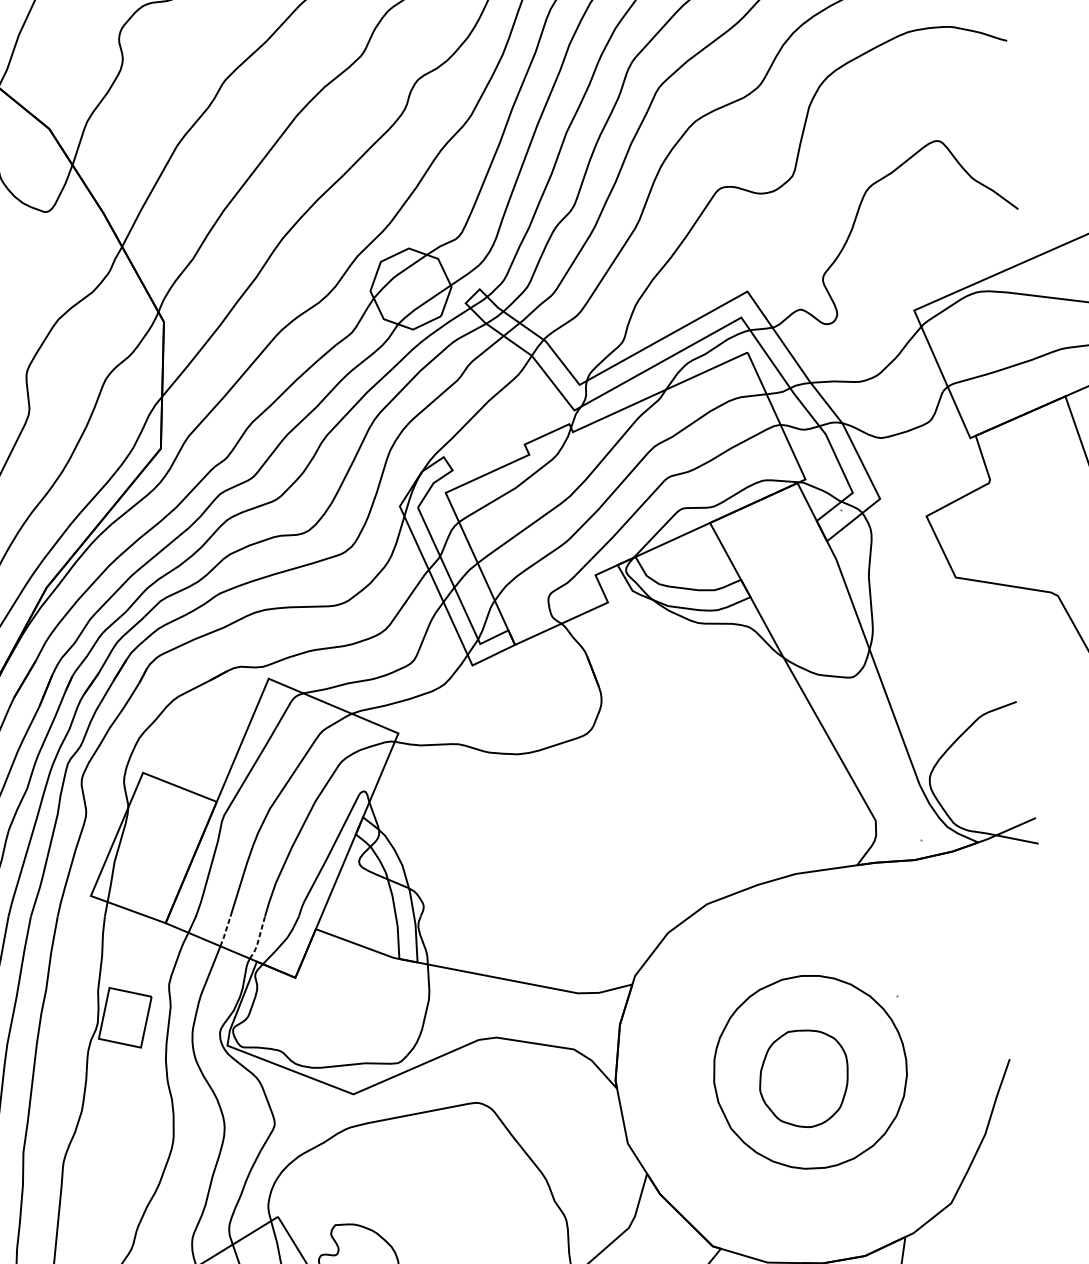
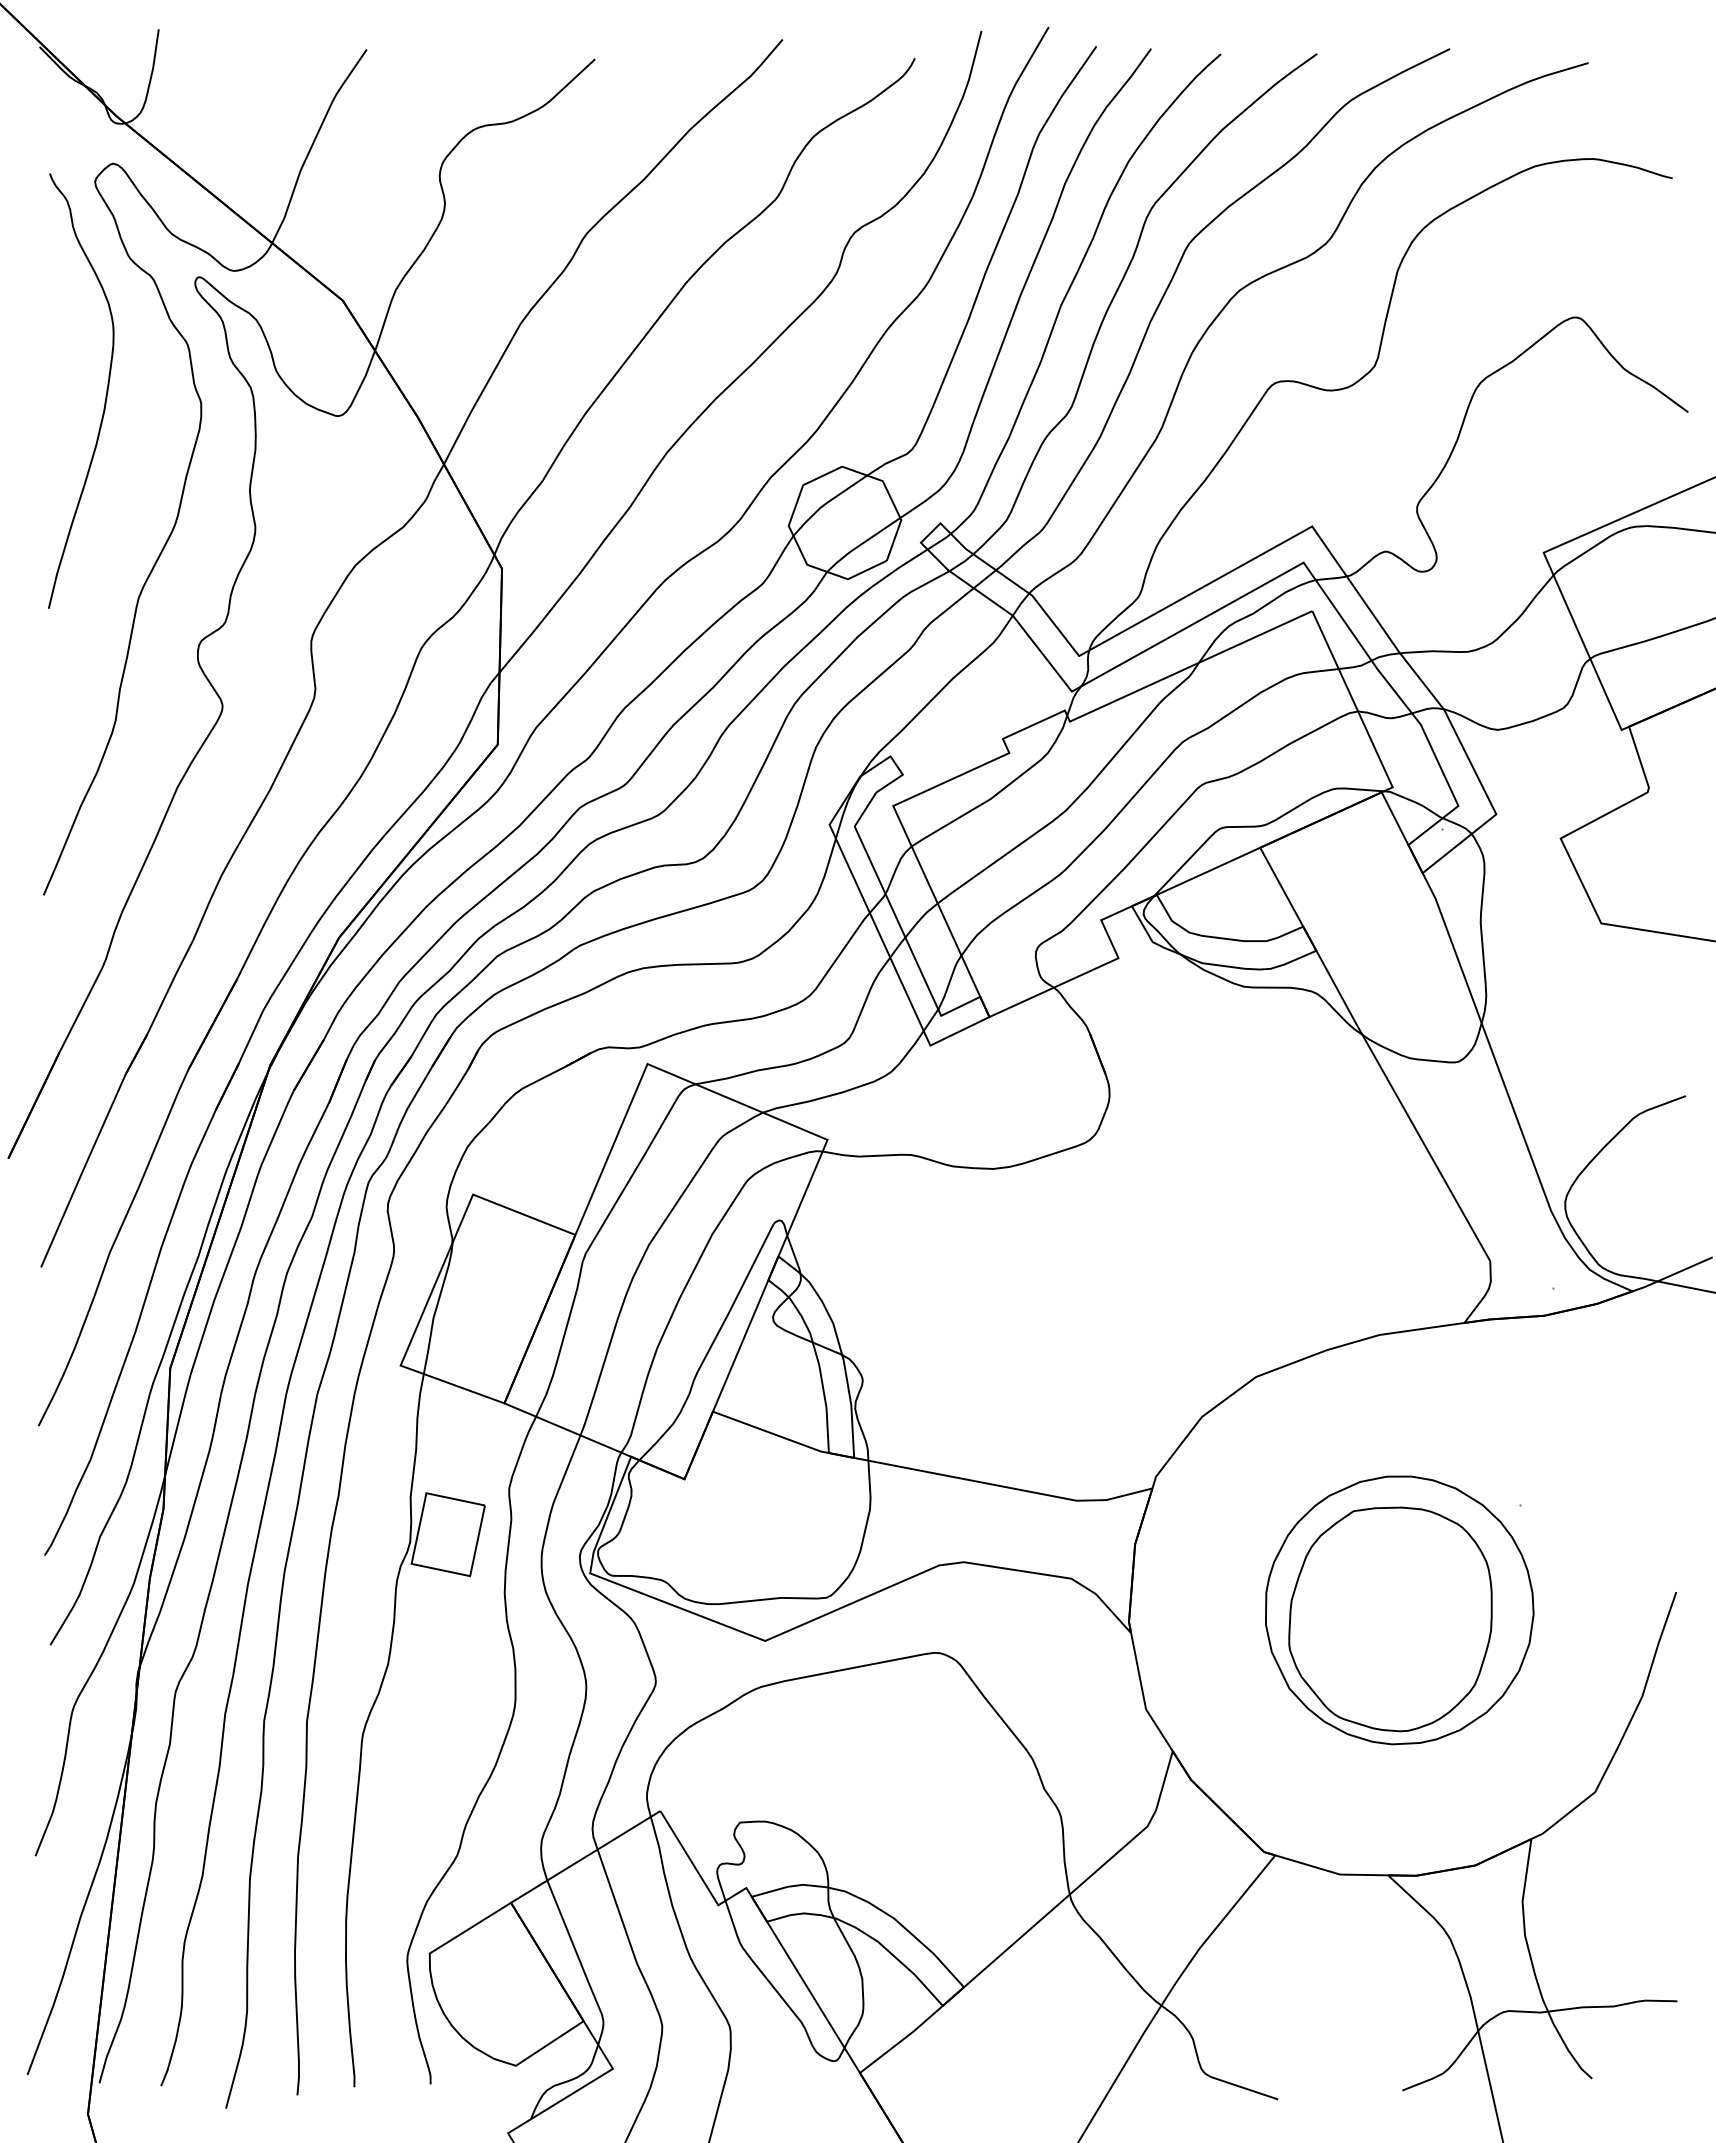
line: (225, 931) -> (587, 1415), dashed -> solid
line: (258, 939) -> (633, 1425), dashed -> solid
part: (803, 1078) -> (1390, 1619), size x1.67

